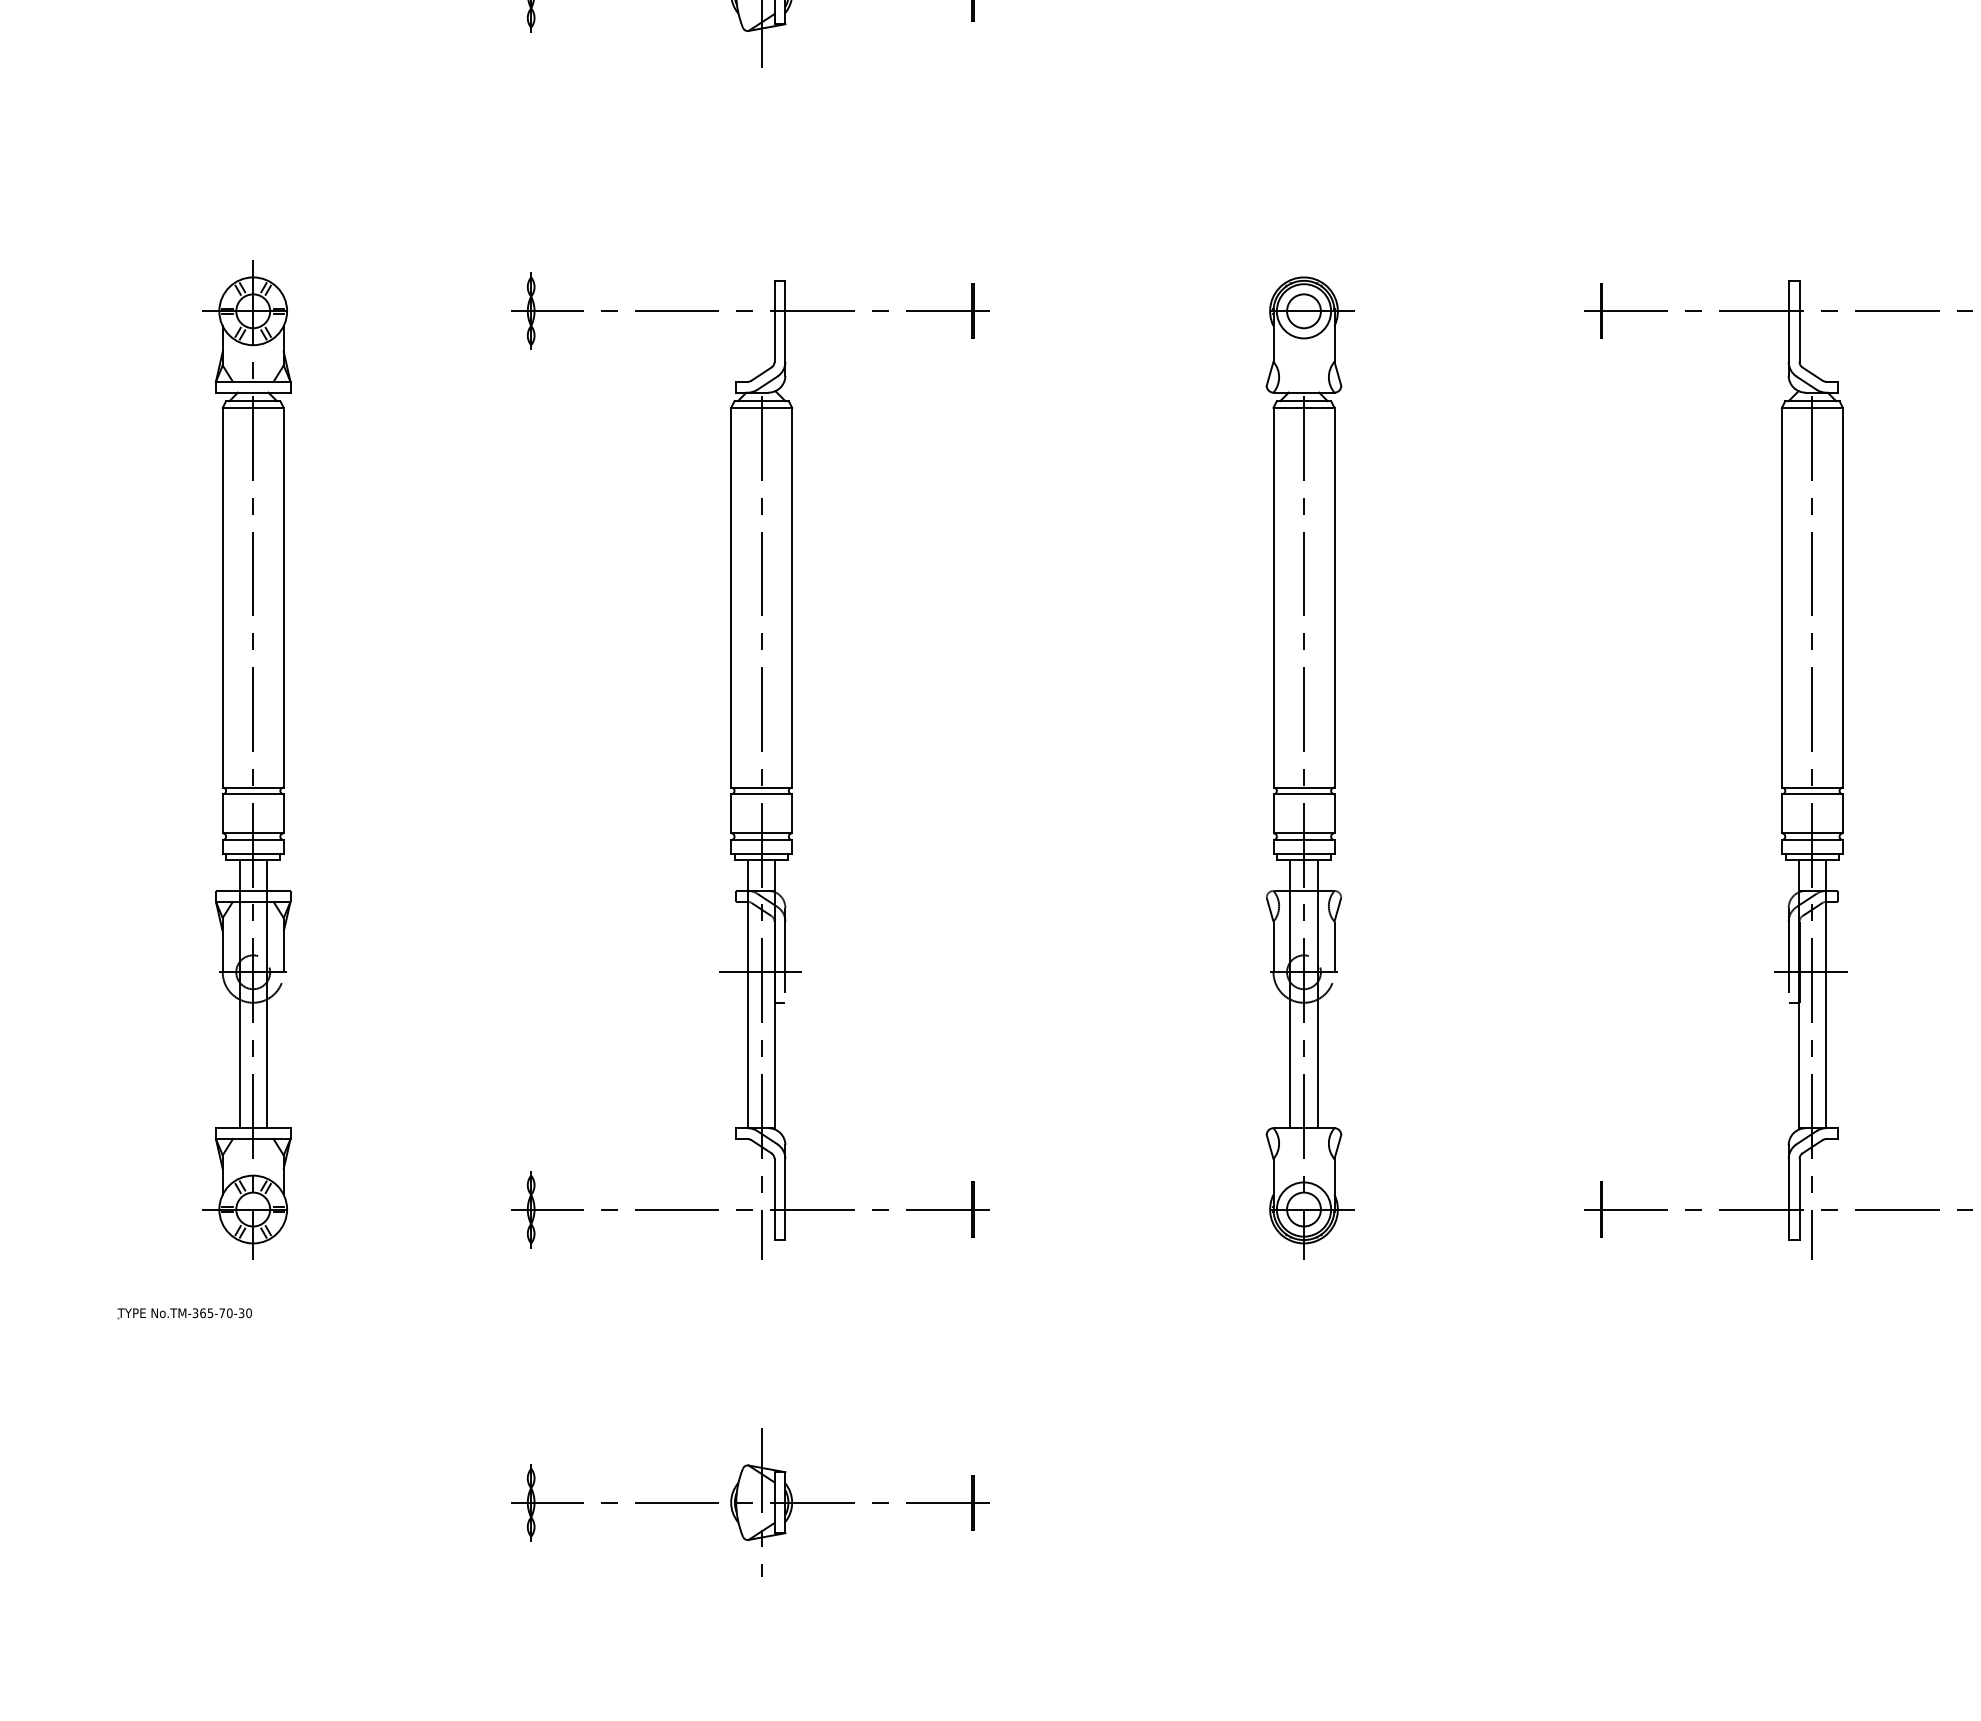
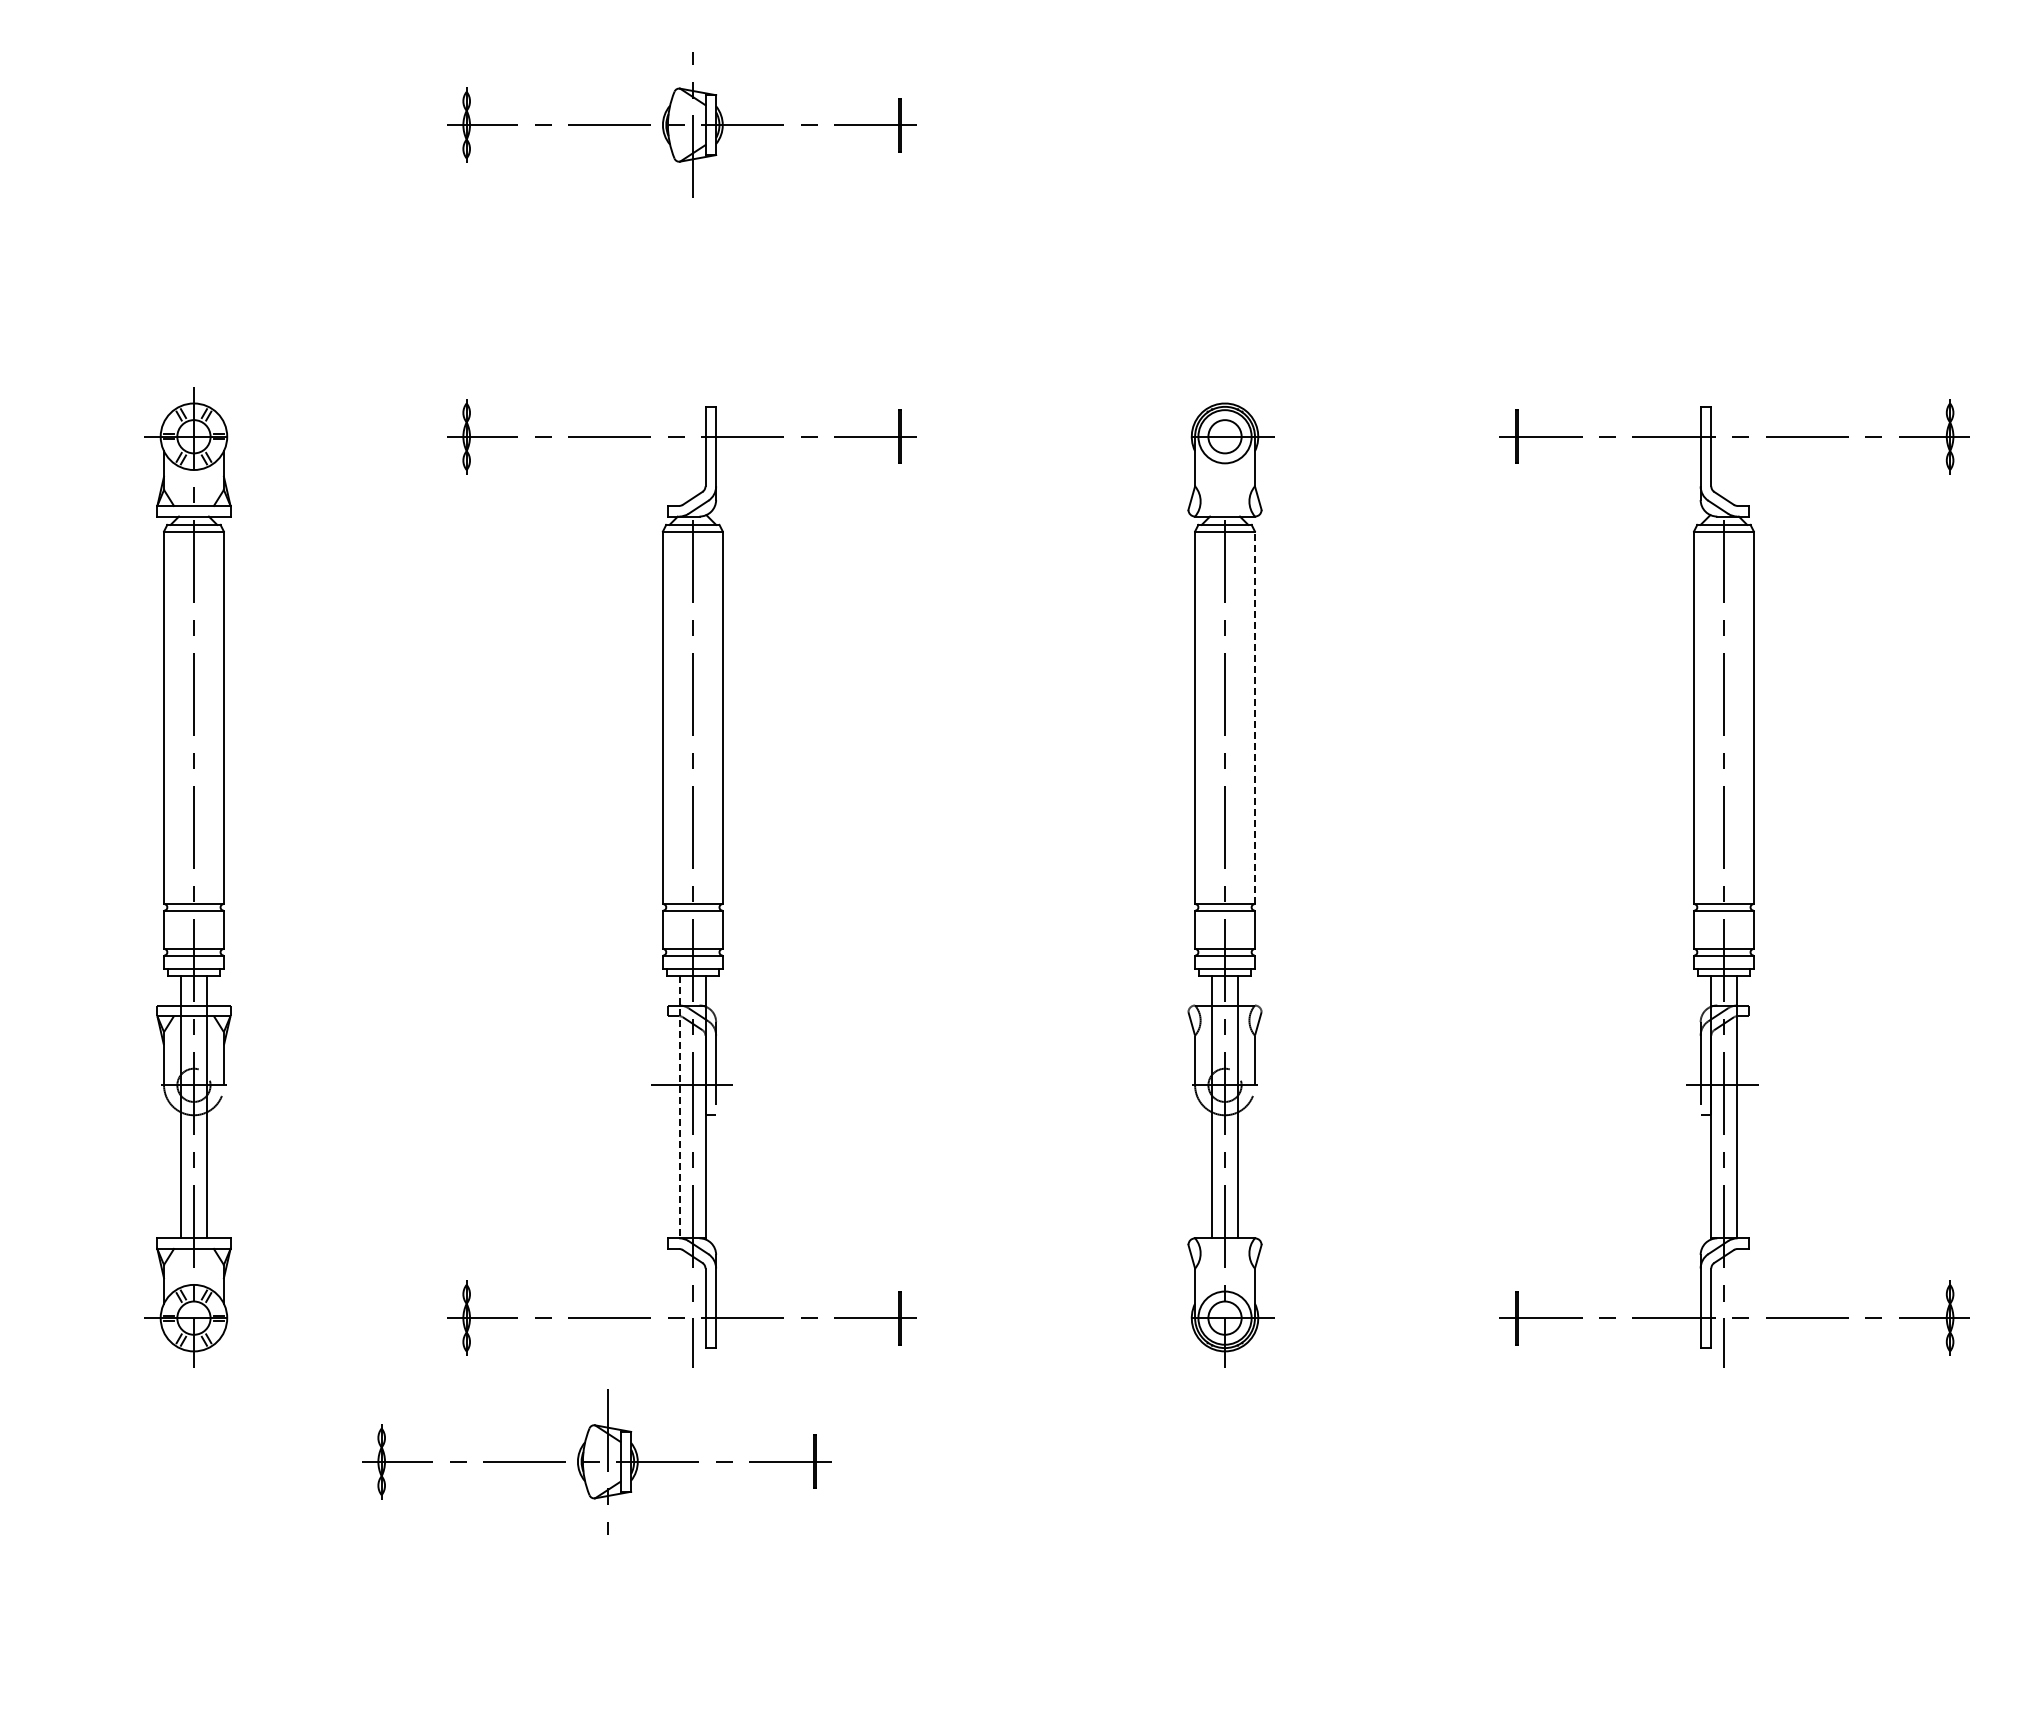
line: (1334, 597) -> (1254, 717), solid -> dashed
line: (748, 994) -> (679, 1107), solid -> dashed
part: (184, 1313) -> (126, 1420), removed
part: (750, 1502) -> (596, 1461), moved

